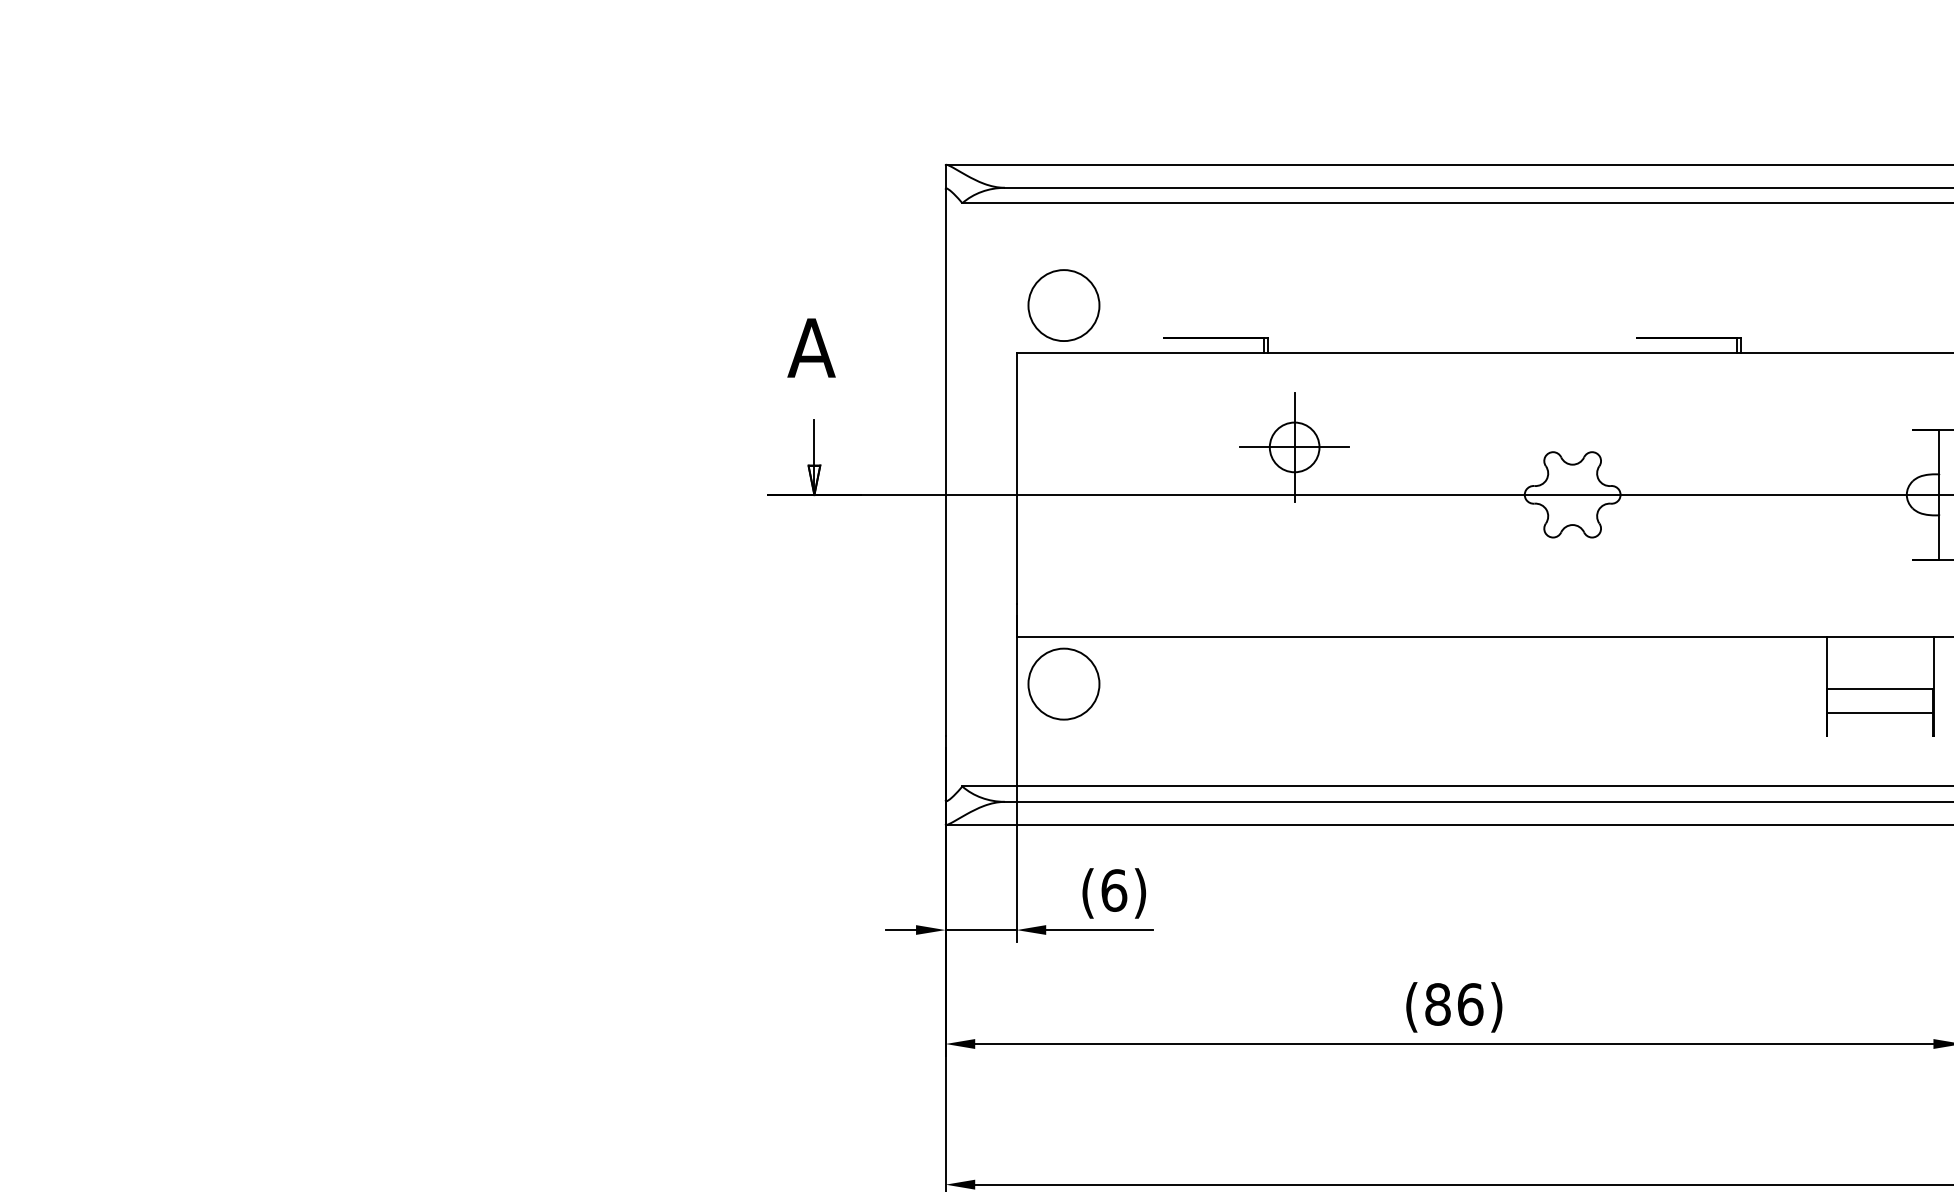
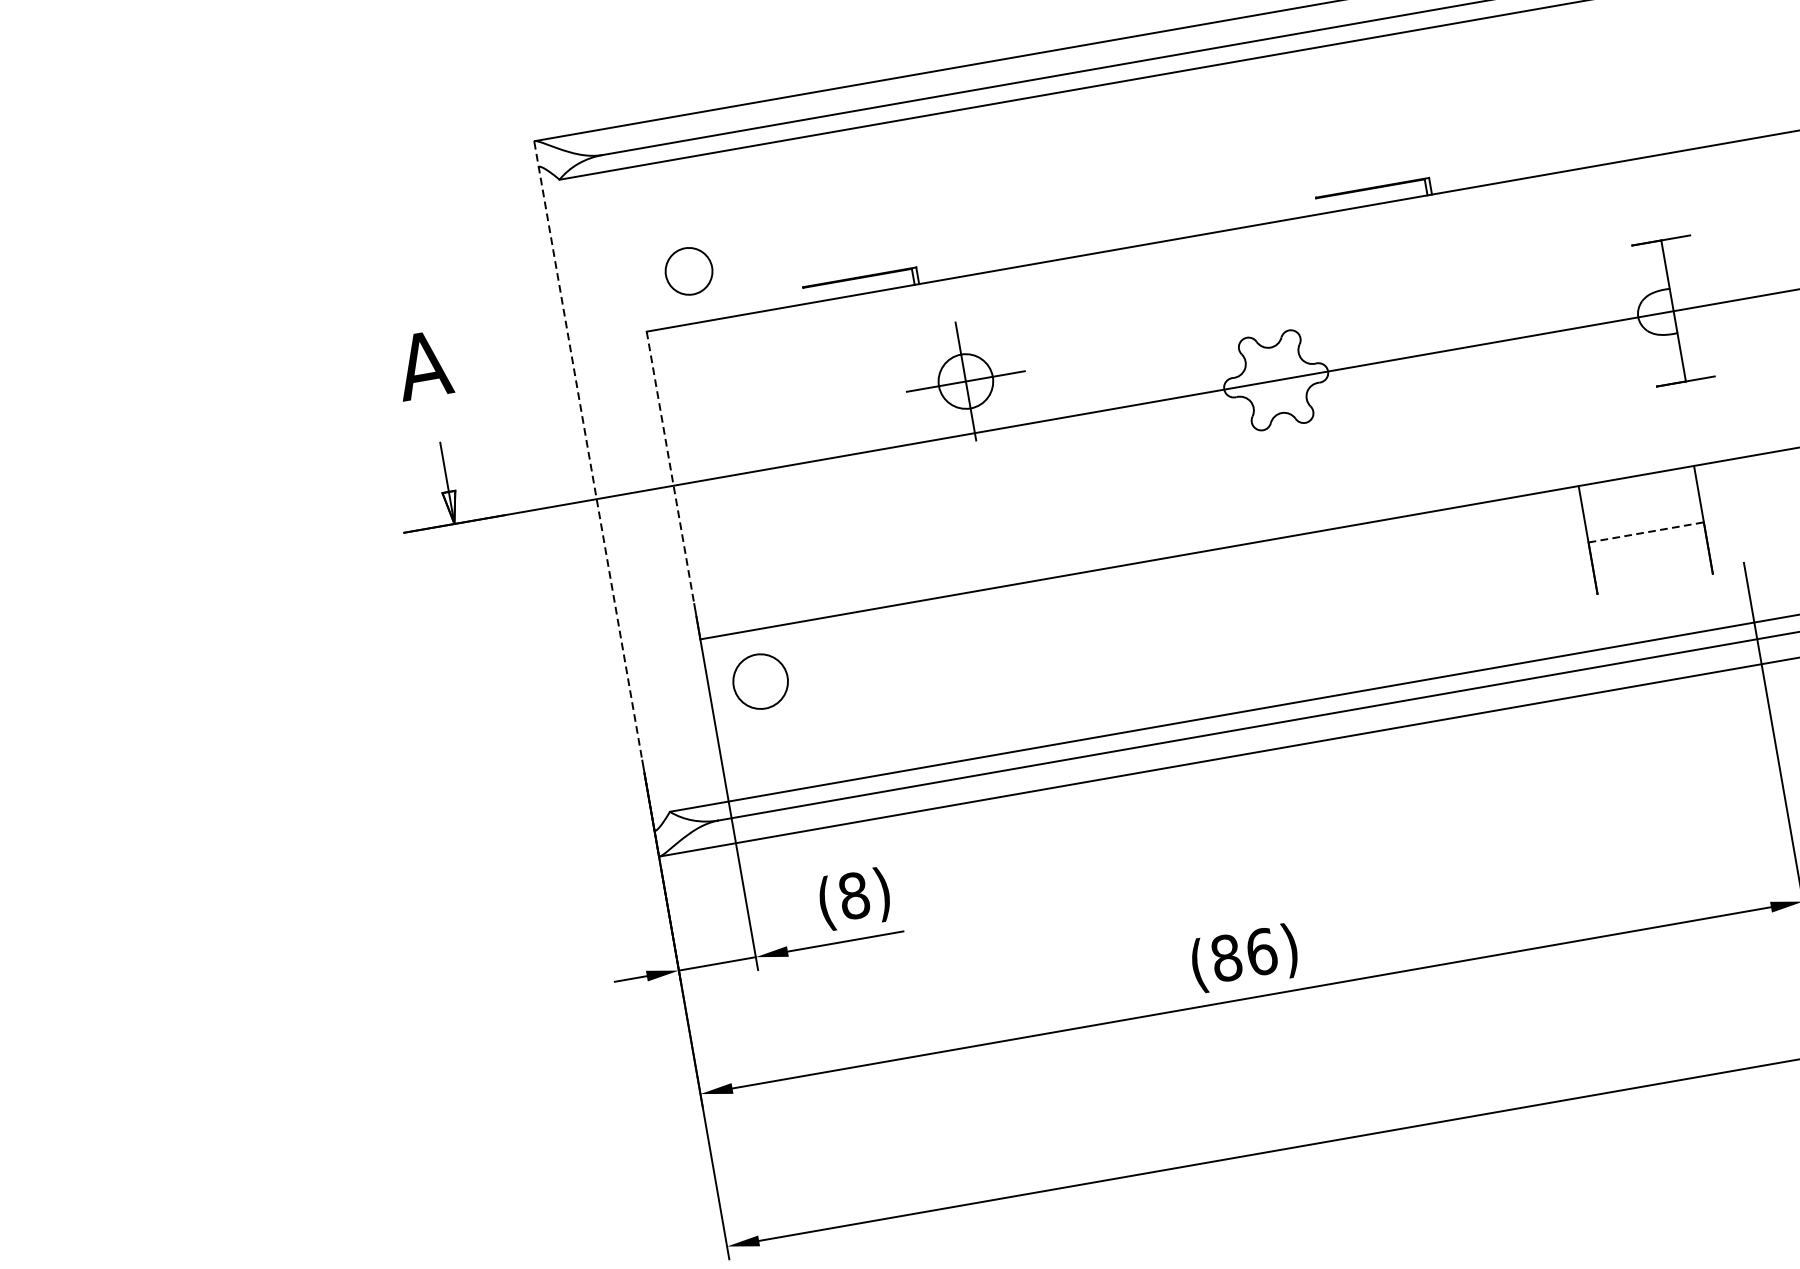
circle: (1063, 305) -> (688, 271), size x0.6
line: (945, 451) -> (588, 451), solid -> dashed
line: (1016, 478) -> (670, 467), solid -> dashed
circle: (1063, 683) -> (760, 681), size x0.7
line: (1880, 688) -> (1646, 531), solid -> dashed
line: (1880, 712) -> (1650, 557), removed
text: (1114, 890) -> (854, 895), (6) -> (8)

